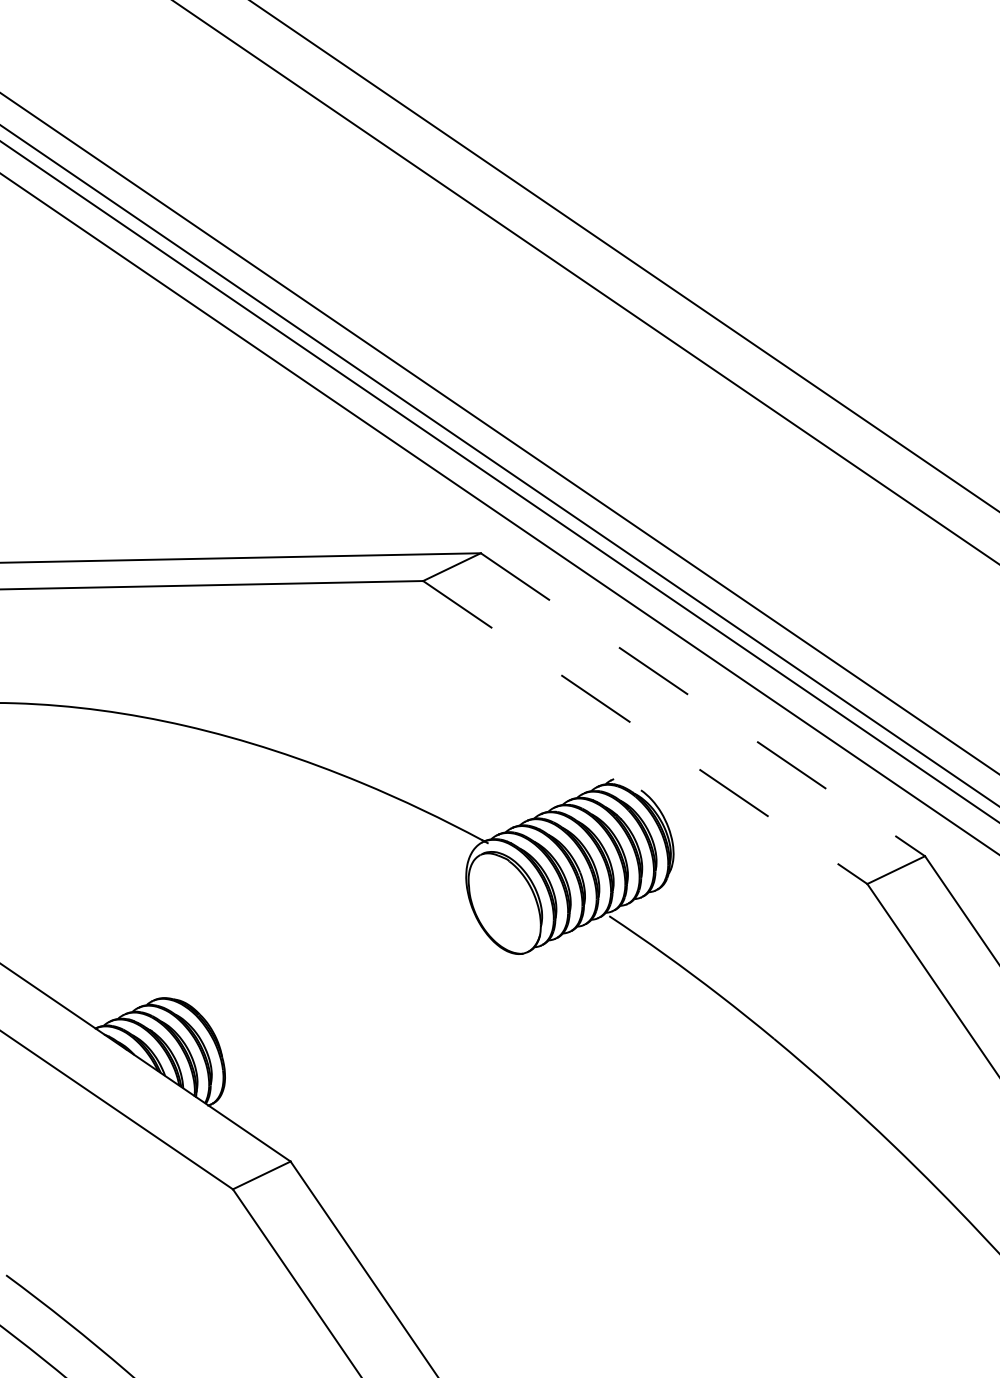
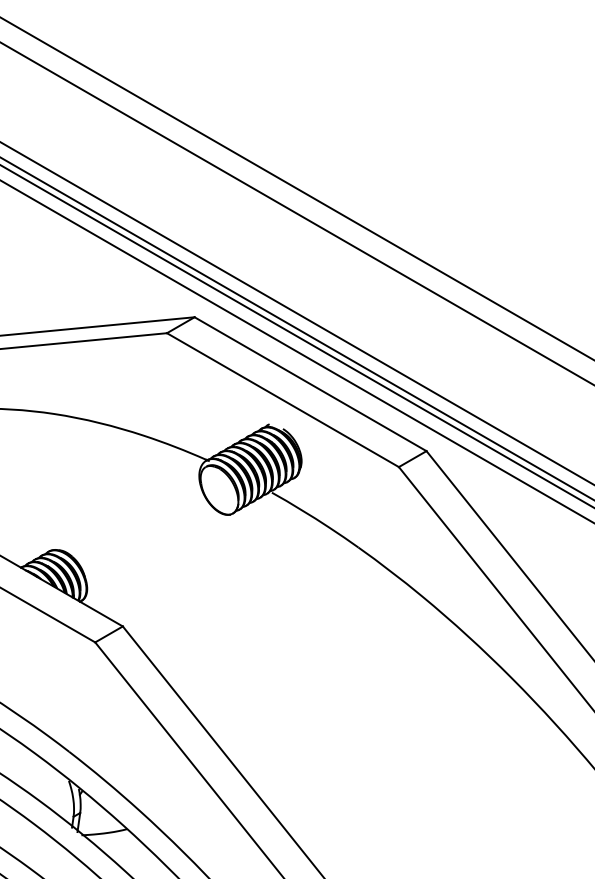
line: (702, 705) -> (310, 384), dashed -> solid
line: (644, 733) -> (282, 400), dashed -> solid

